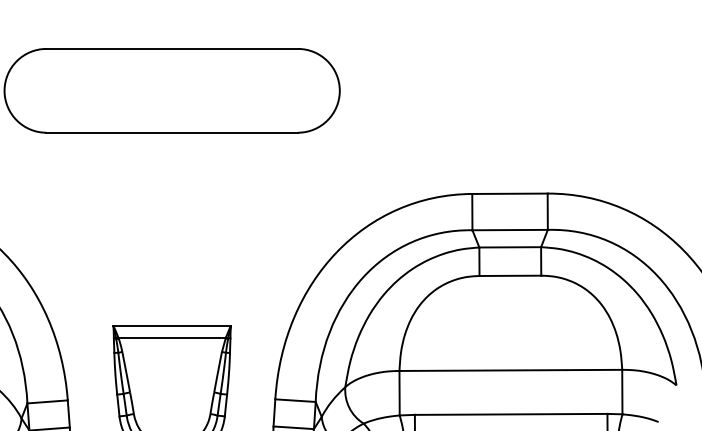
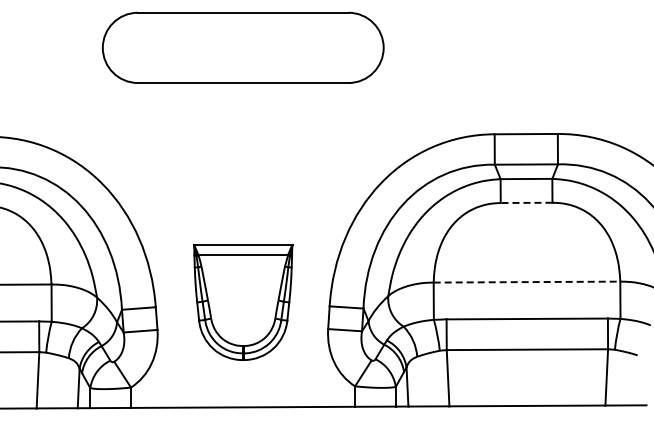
line: (510, 275) -> (526, 202), solid -> dashed
line: (511, 370) -> (527, 282), solid -> dashed

